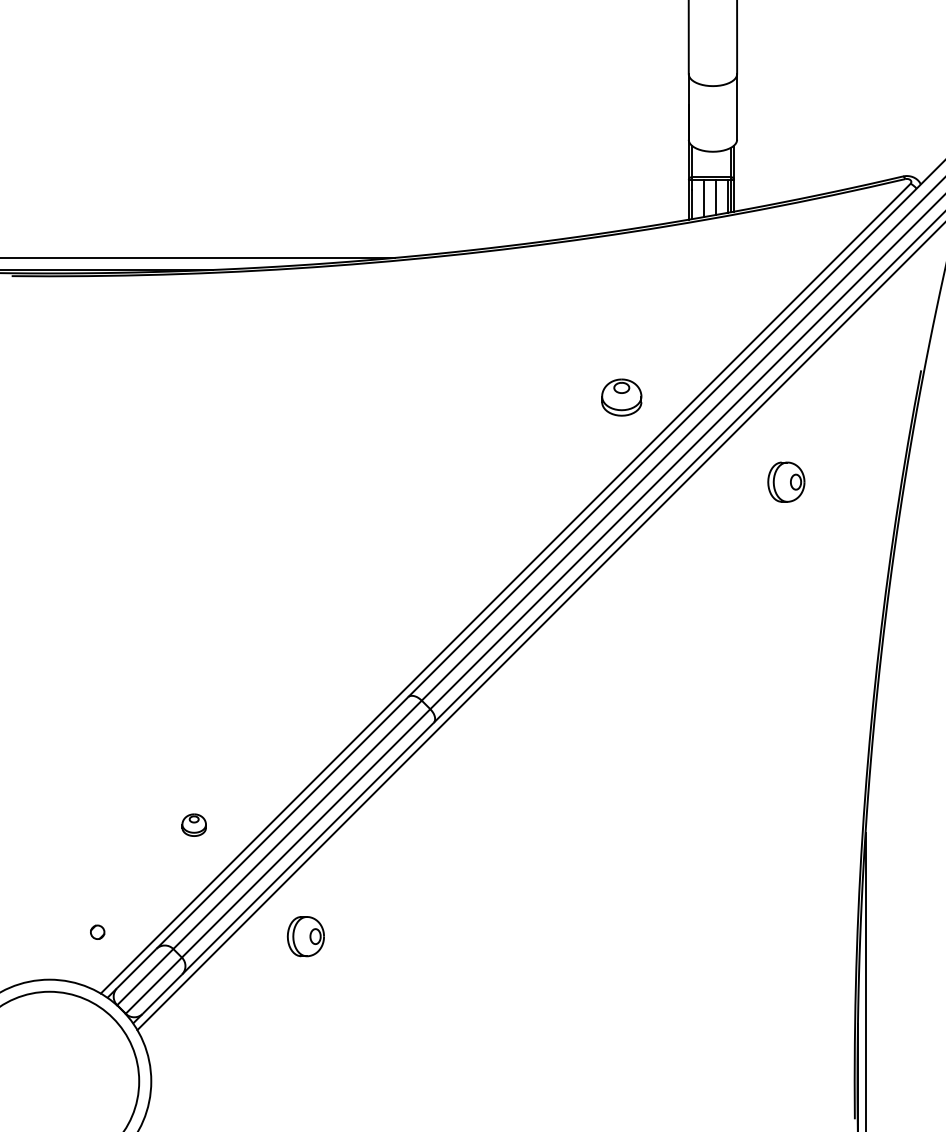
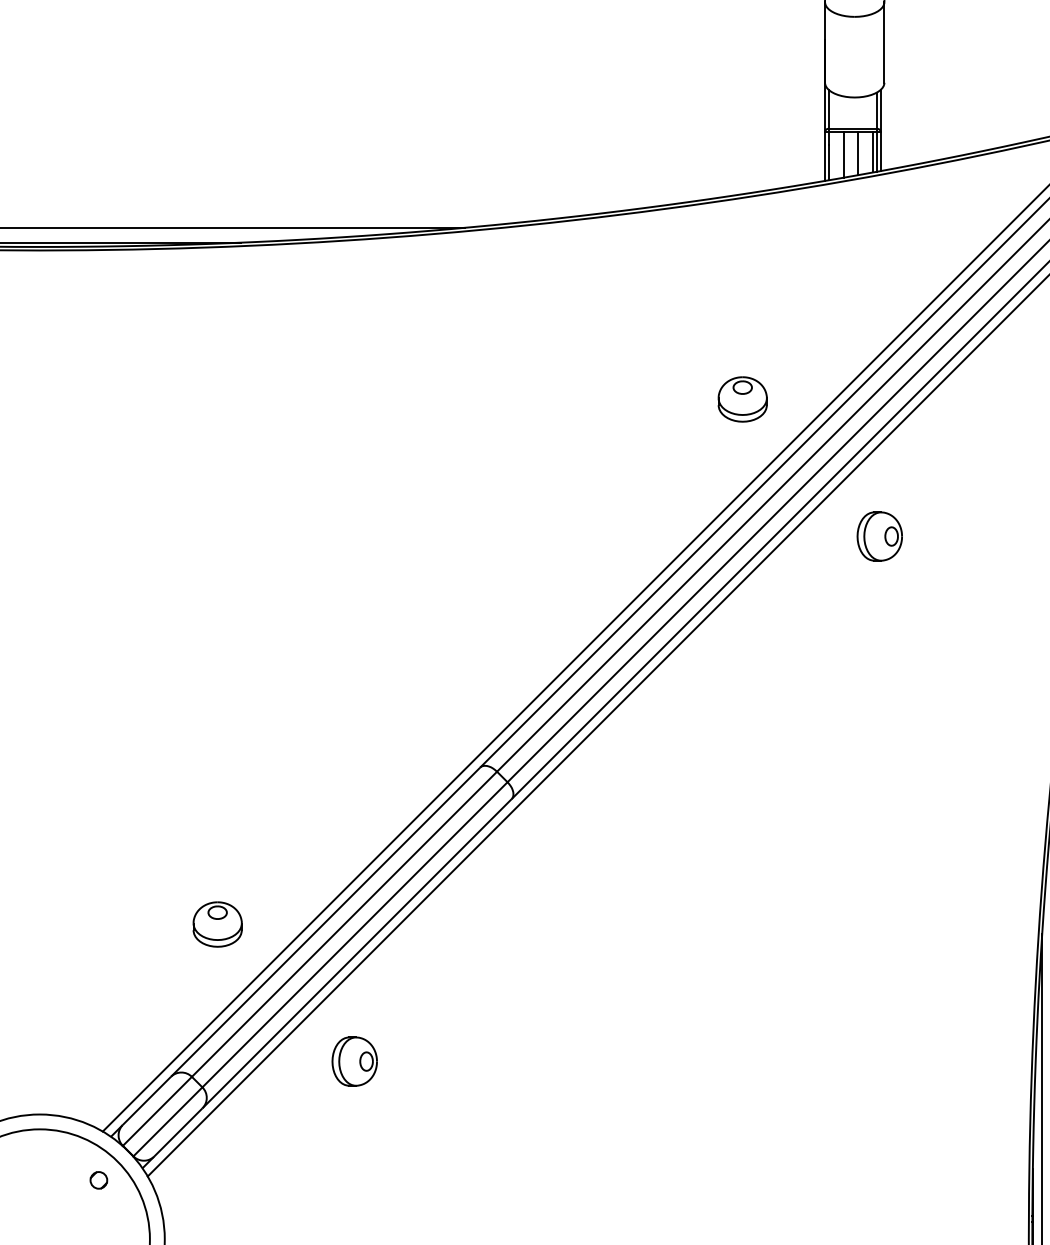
part: (786, 481) -> (879, 535), moved
part: (193, 825) -> (216, 925), size x1.67
circle: (97, 931) -> (98, 1179), moved

